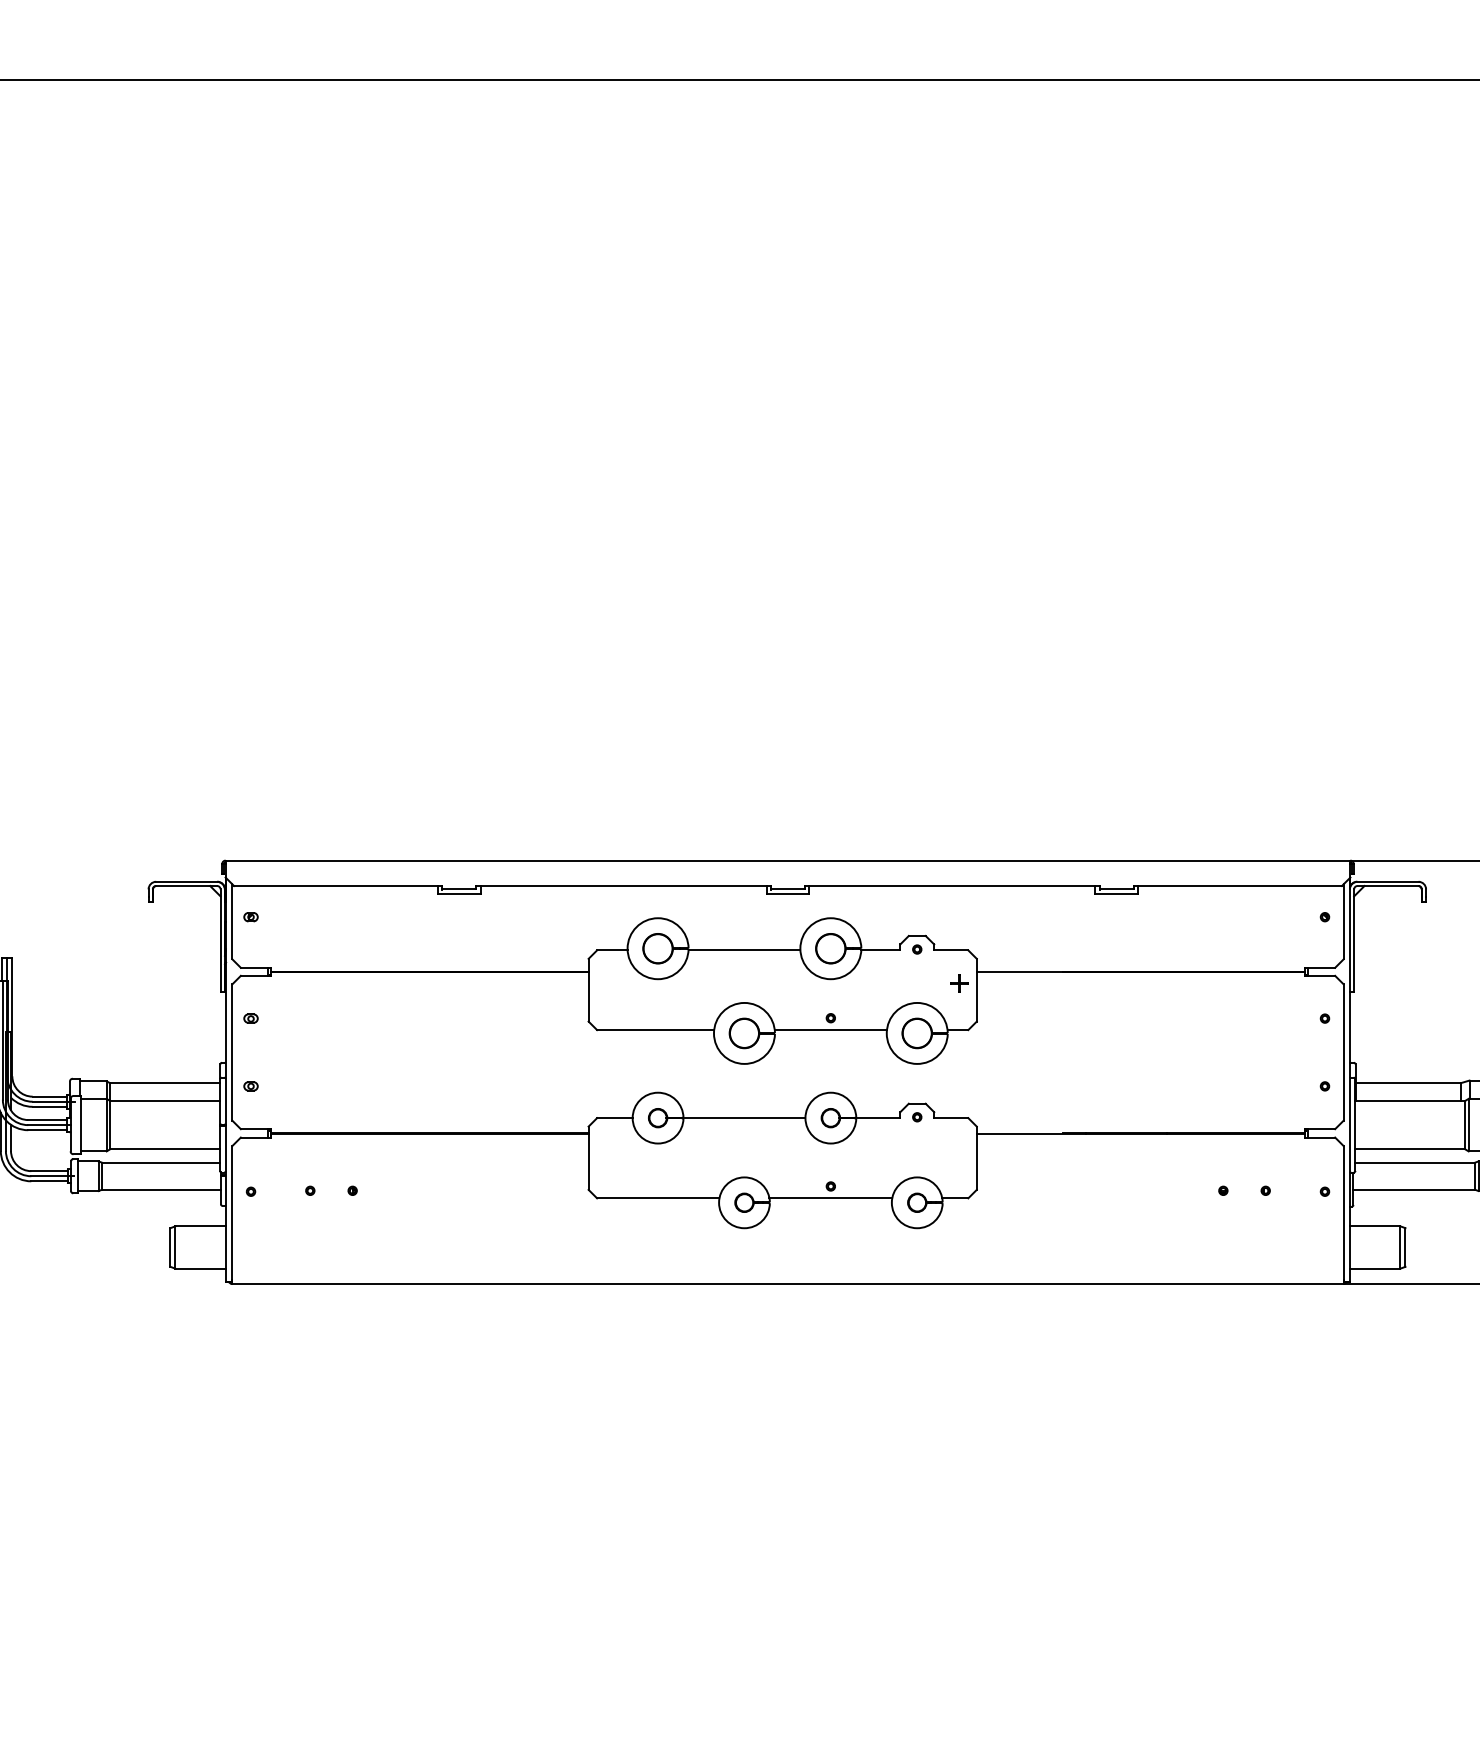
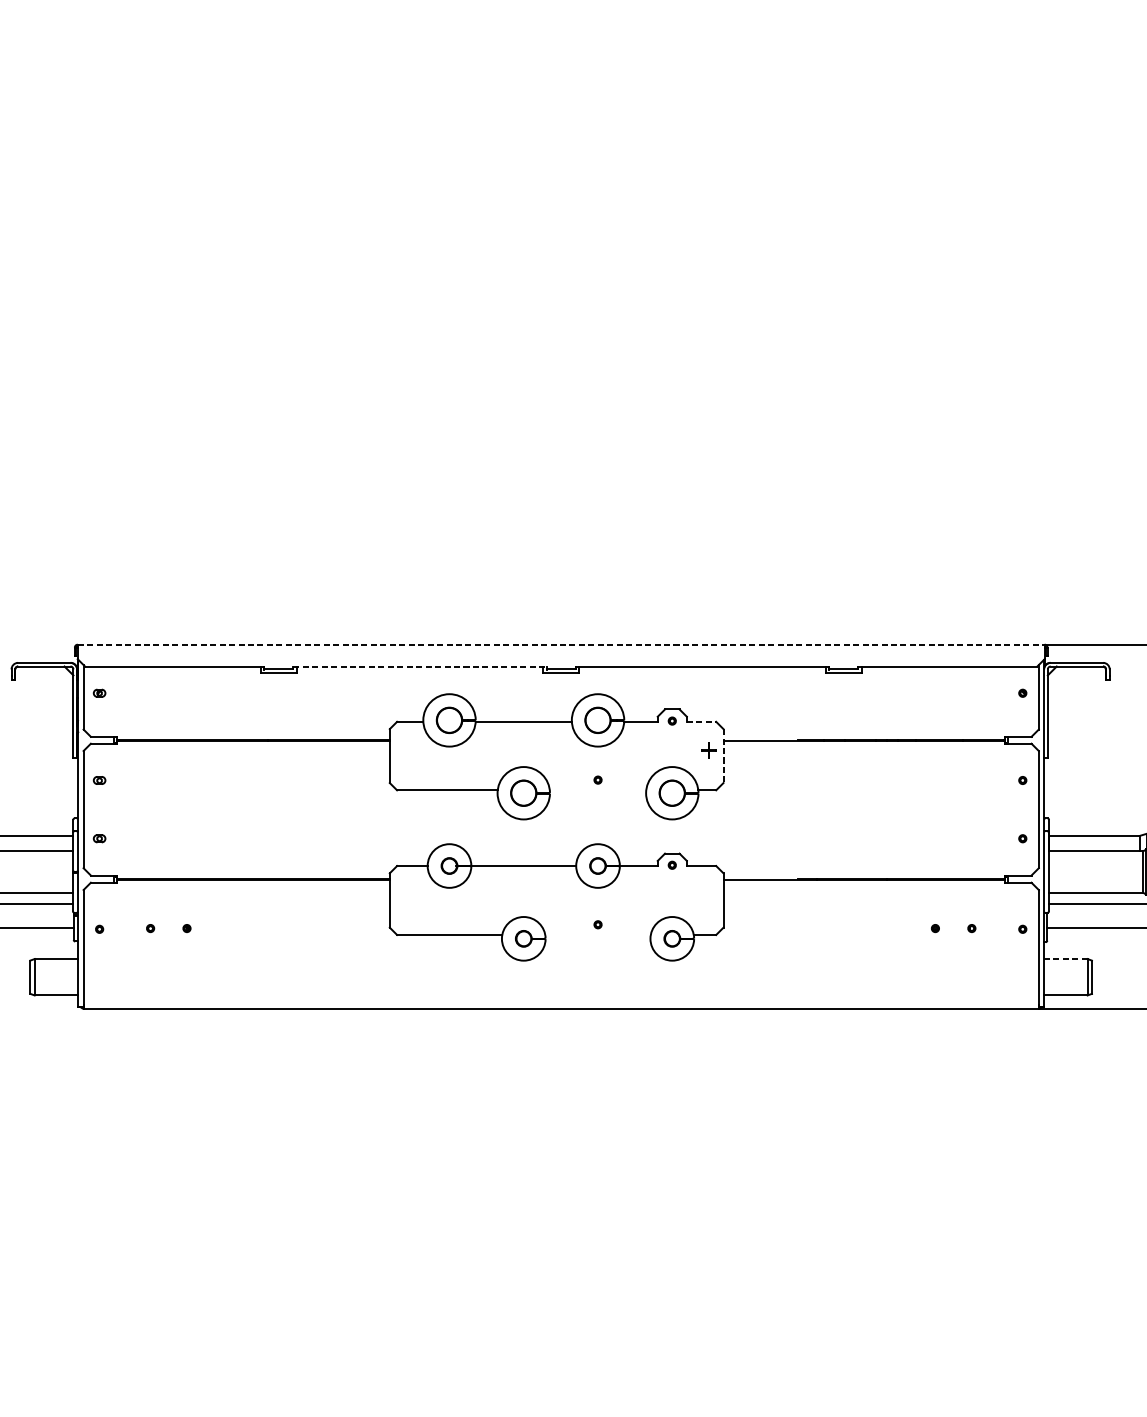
line: (788, 860) -> (561, 644), solid -> dashed
line: (624, 886) -> (420, 666), solid -> dashed
line: (951, 950) -> (701, 721), solid -> dashed
line: (976, 990) -> (723, 756), solid -> dashed
line: (830, 1030) -> (597, 790), removed
line: (830, 1198) -> (597, 935), removed
line: (1374, 1226) -> (1065, 959), solid -> dashed

